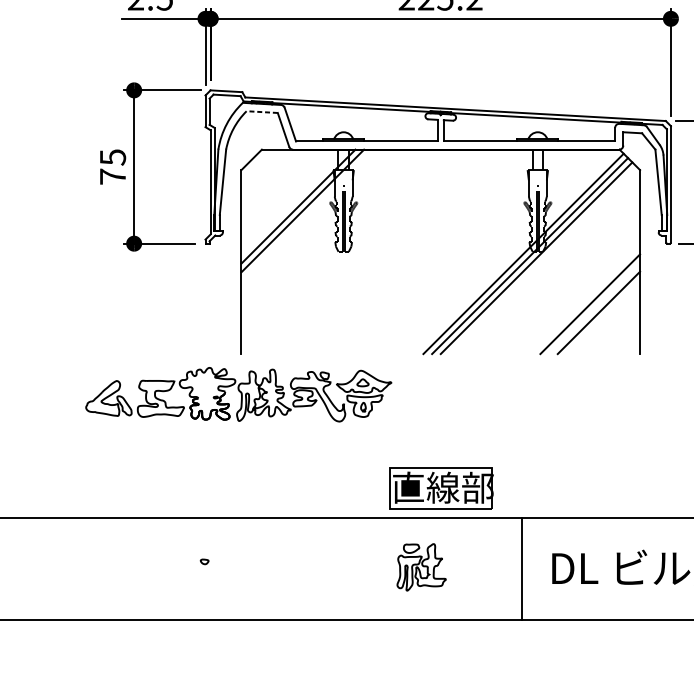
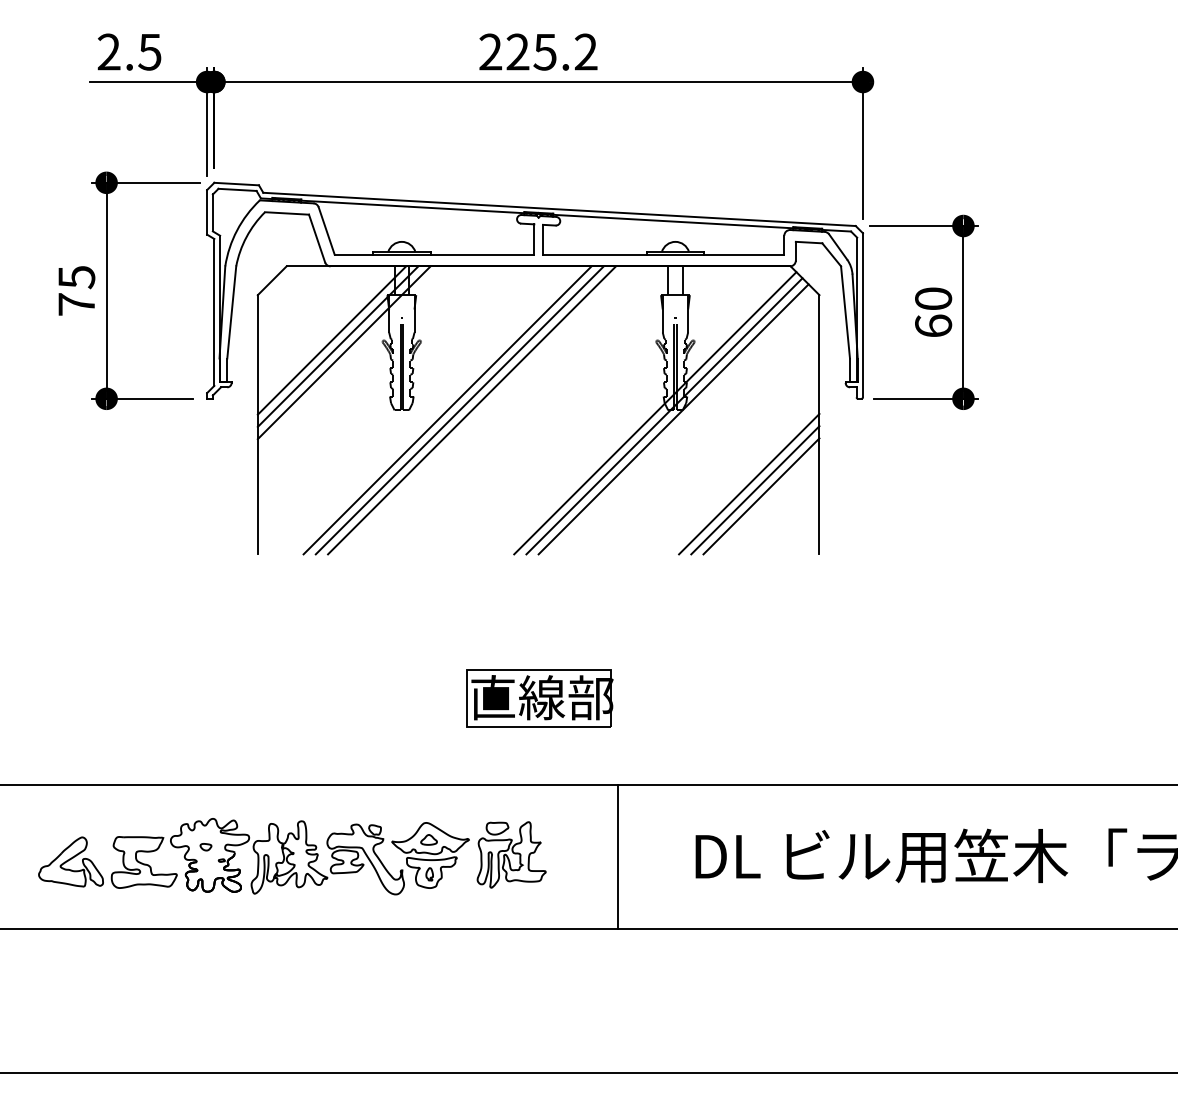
line: (261, 112) -> (286, 213), dashed -> solid
line: (293, 202) -> (331, 340), added
line: (376, 251) -> (447, 410), added
line: (384, 251) -> (459, 410), added
line: (393, 251) -> (472, 410), added
line: (594, 308) -> (755, 490), added
part: (238, 394) -> (253, 856), moved
part: (441, 488) -> (539, 698), moved
line: (521, 568) -> (617, 856), moved

